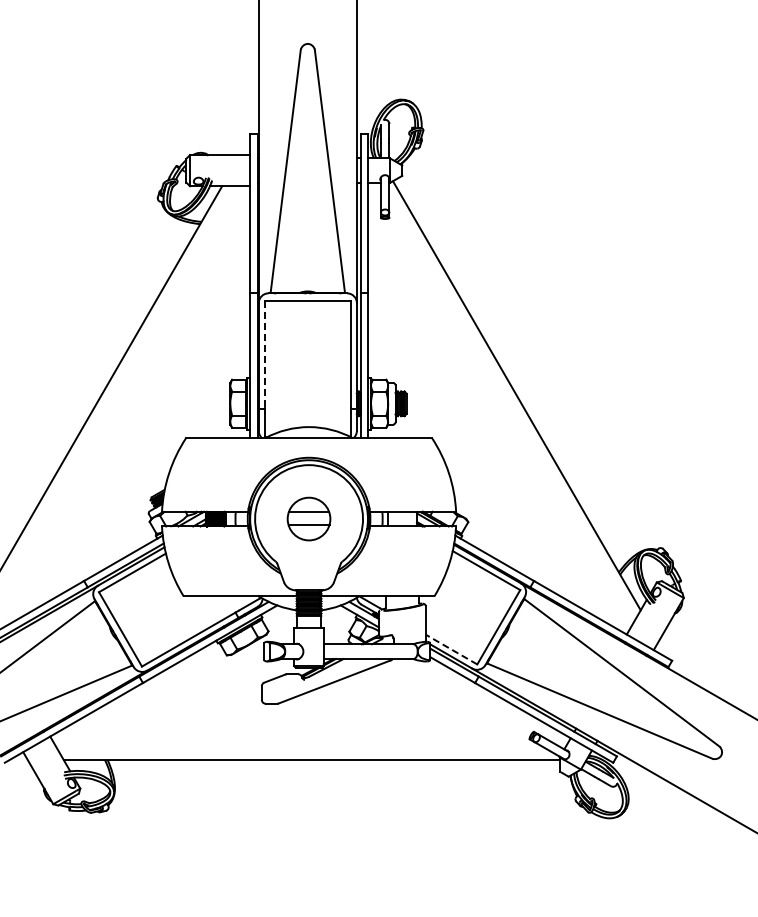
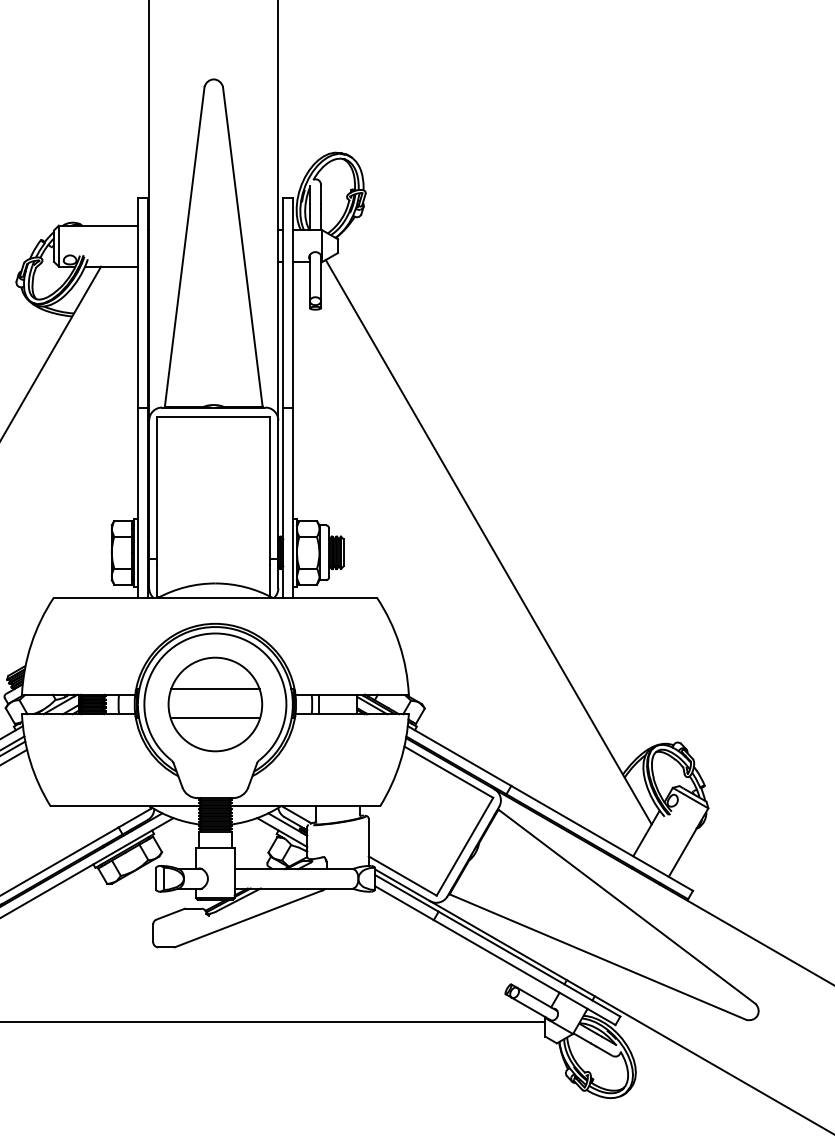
line: (264, 354) -> (156, 487), dashed -> solid
part: (308, 518) -> (214, 703), size x1.67
line: (451, 649) -> (402, 876), dashed -> solid

